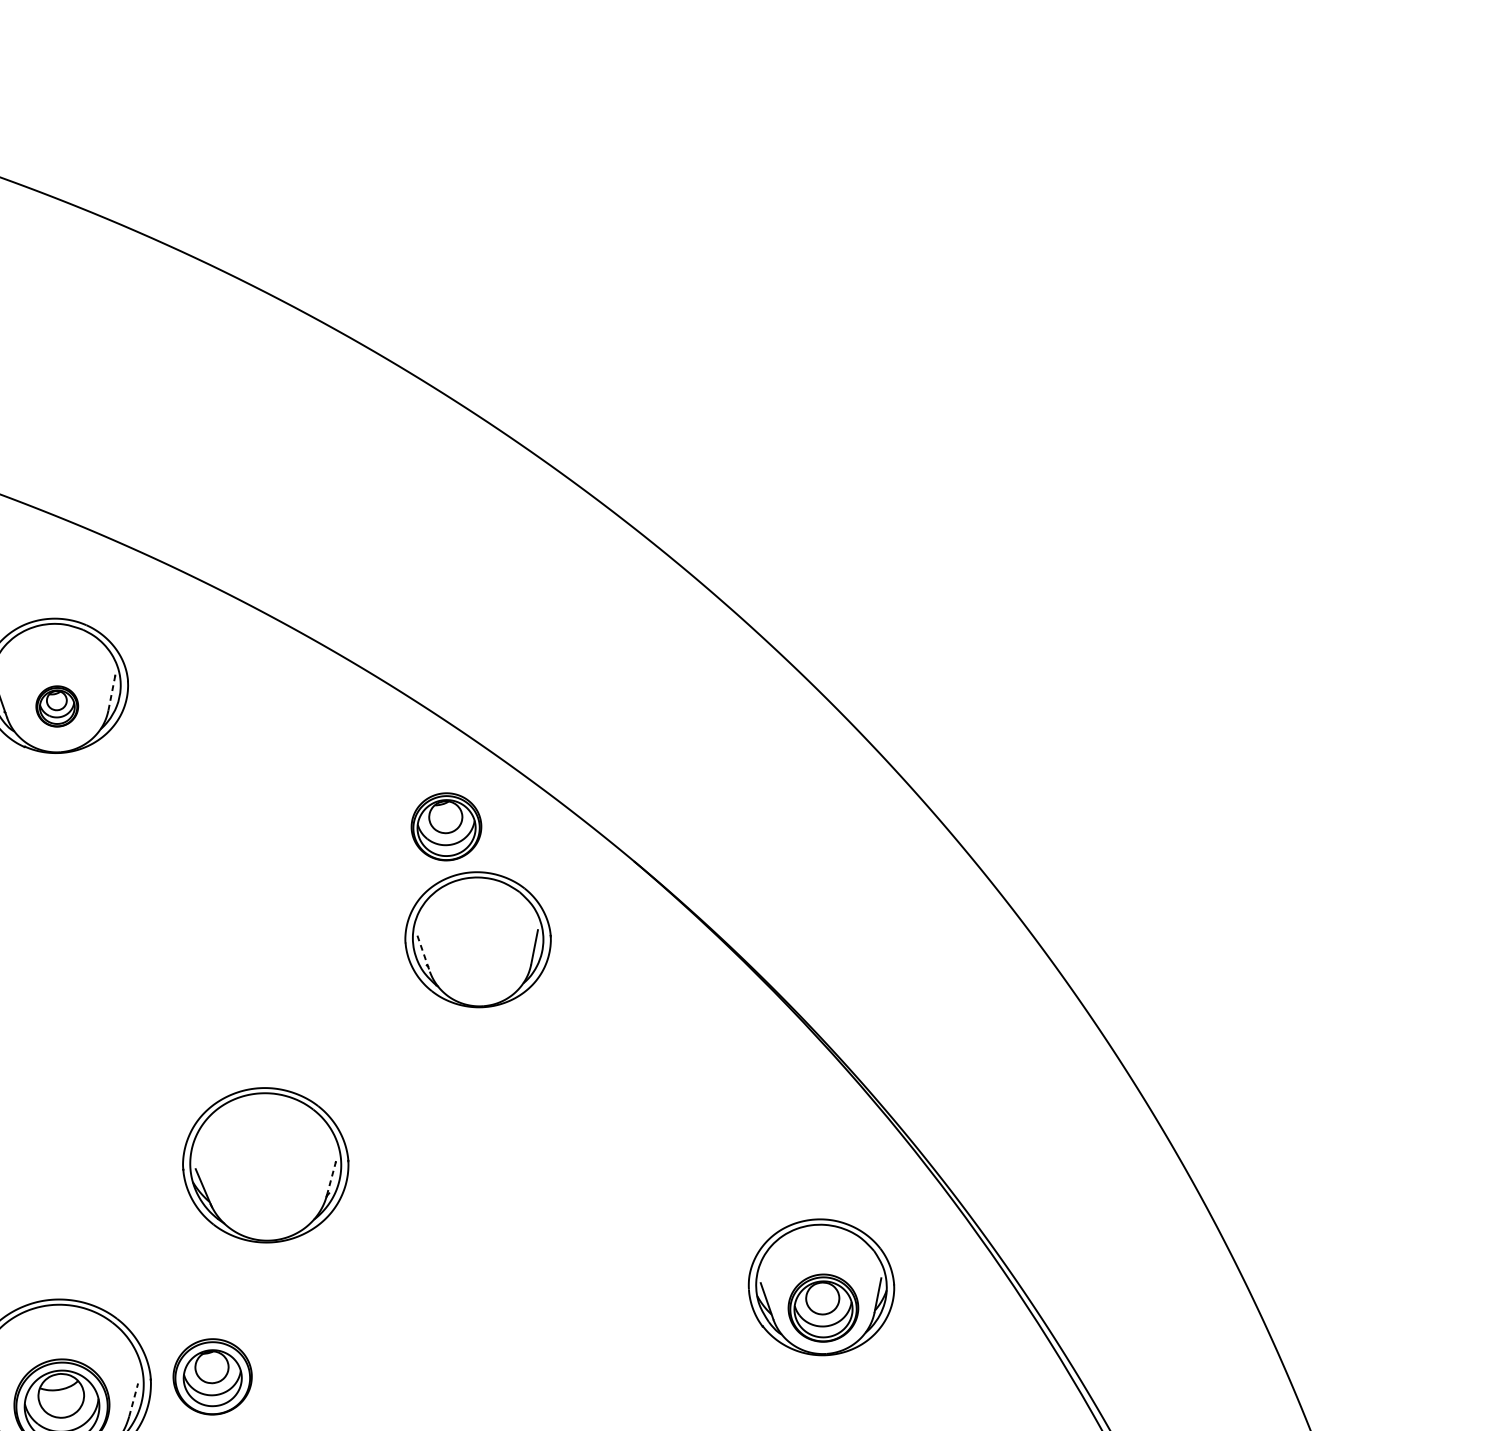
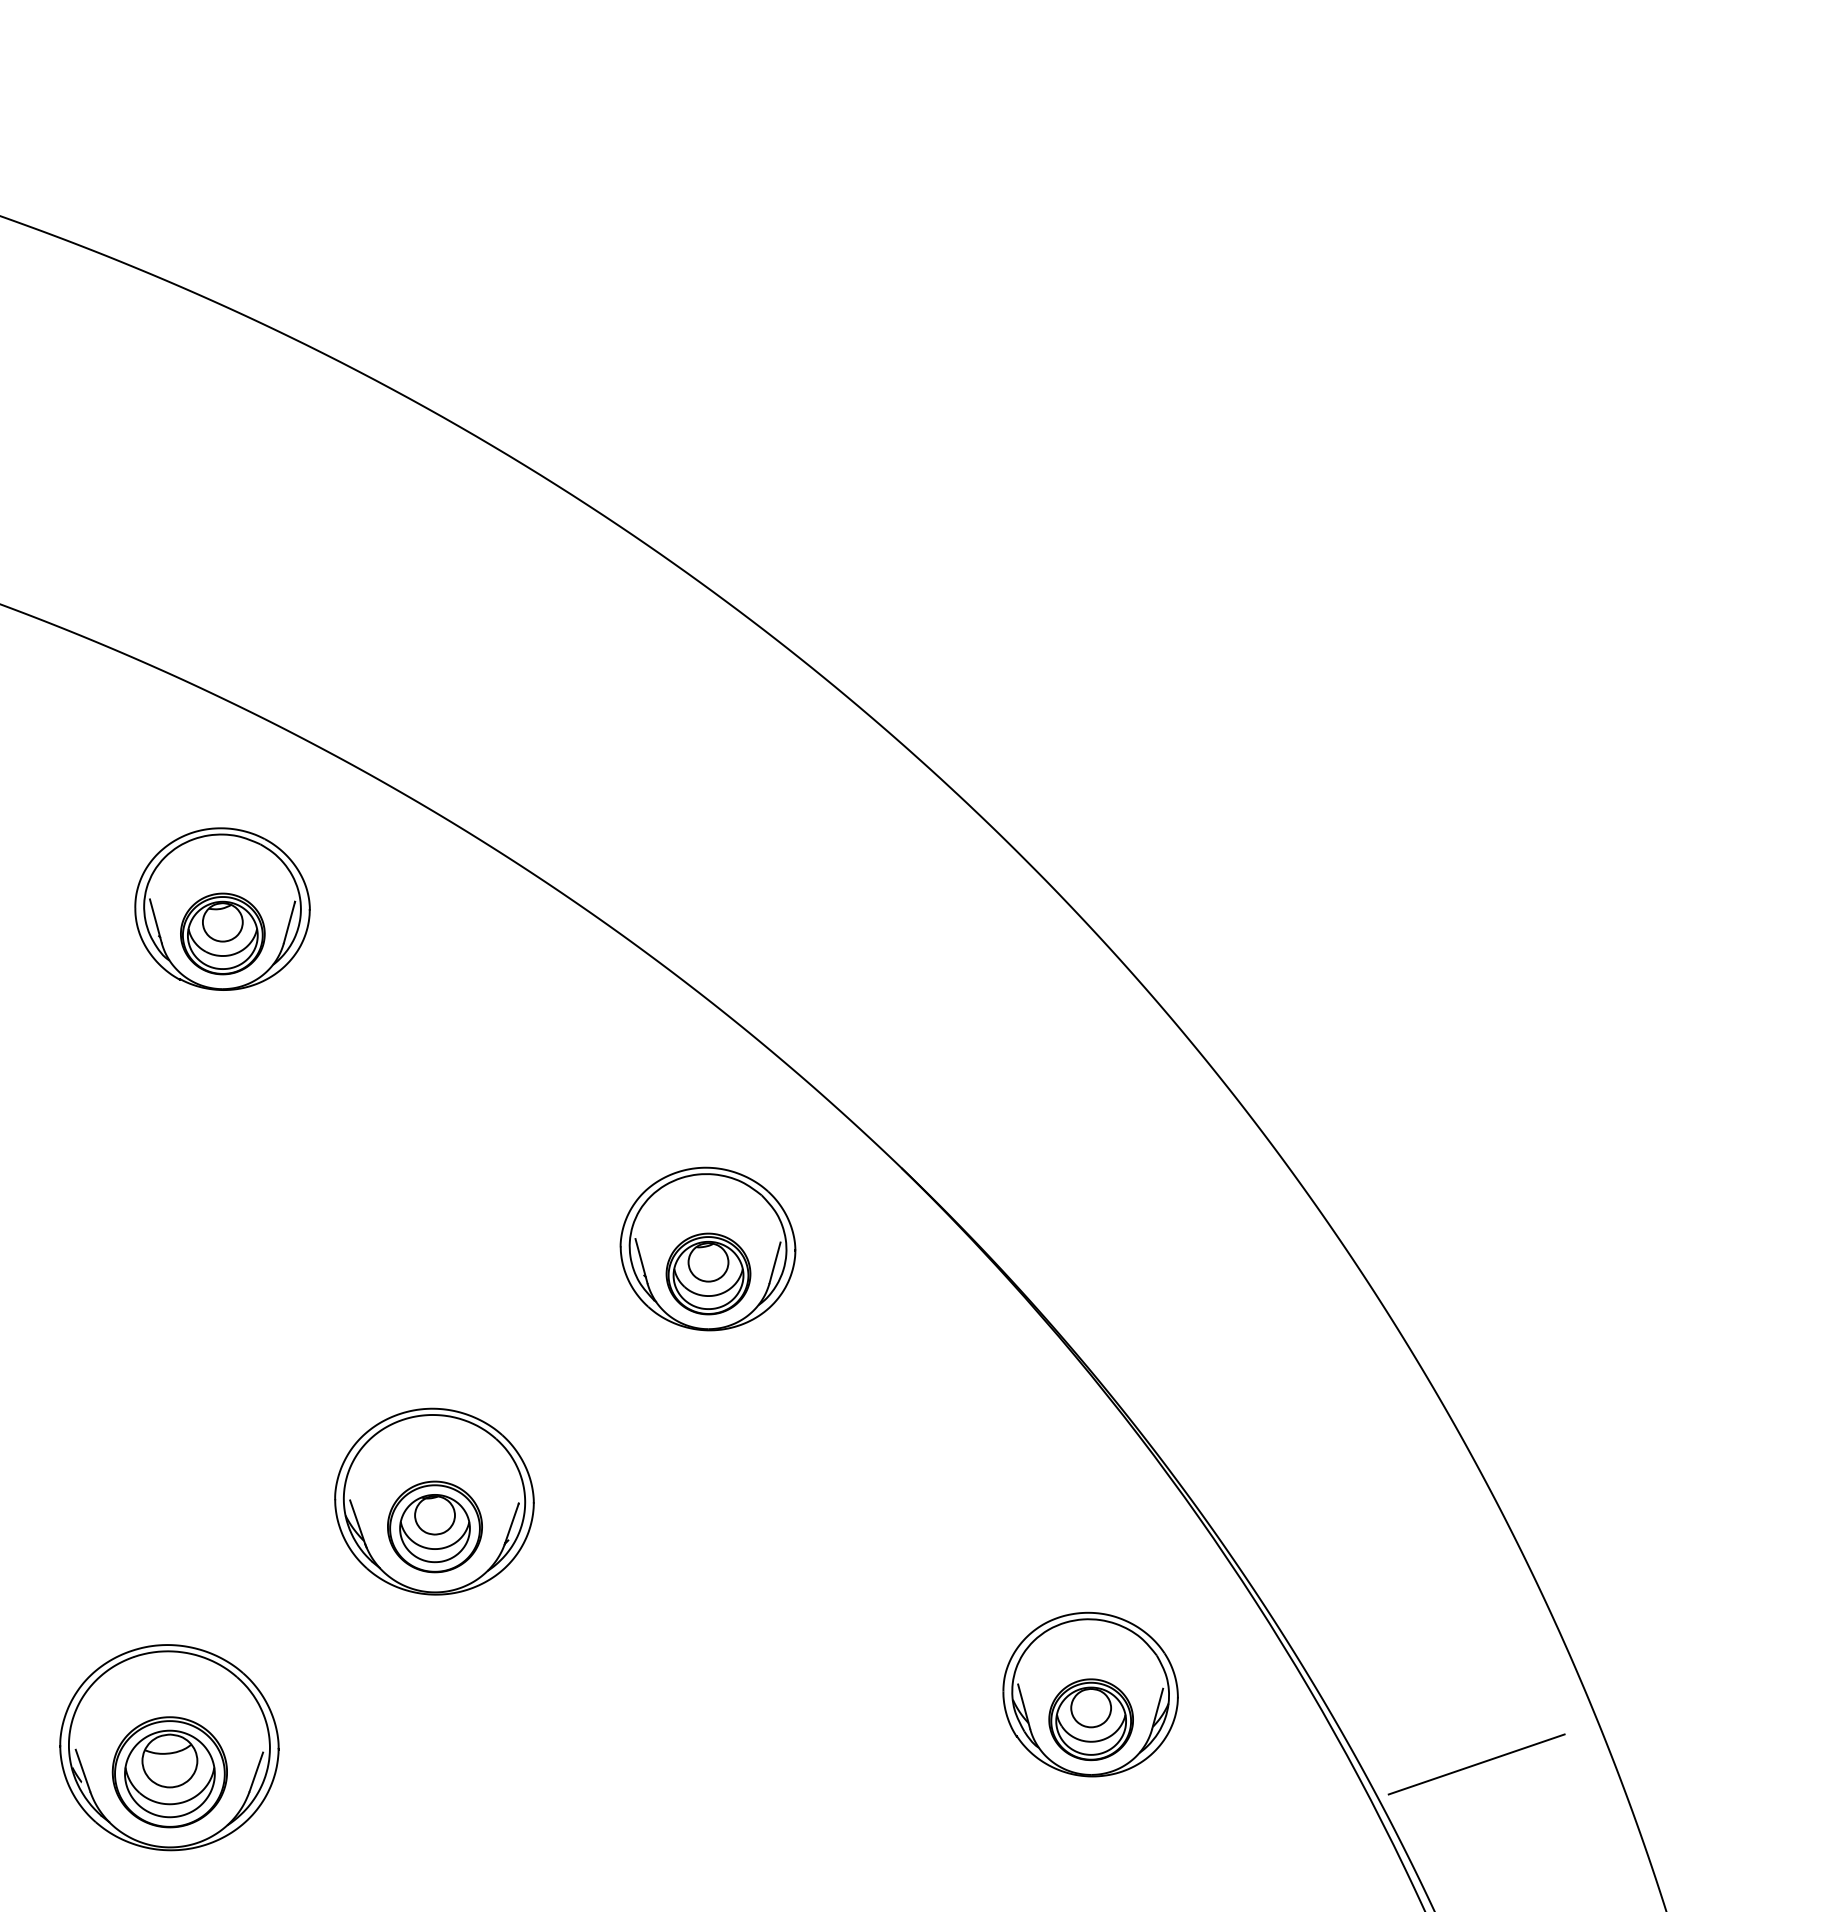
line: (111, 693) -> (289, 922), dashed -> solid
part: (56, 706) -> (222, 933), size x1.67
part: (446, 826) -> (708, 1273), moved
line: (423, 953) -> (641, 1261), dashed -> solid
line: (330, 1178) -> (511, 1523), dashed -> solid
line: (1145, 1322) -> (1476, 1764), added
part: (212, 1376) -> (434, 1526), moved
line: (133, 1400) -> (256, 1772), dashed -> solid

